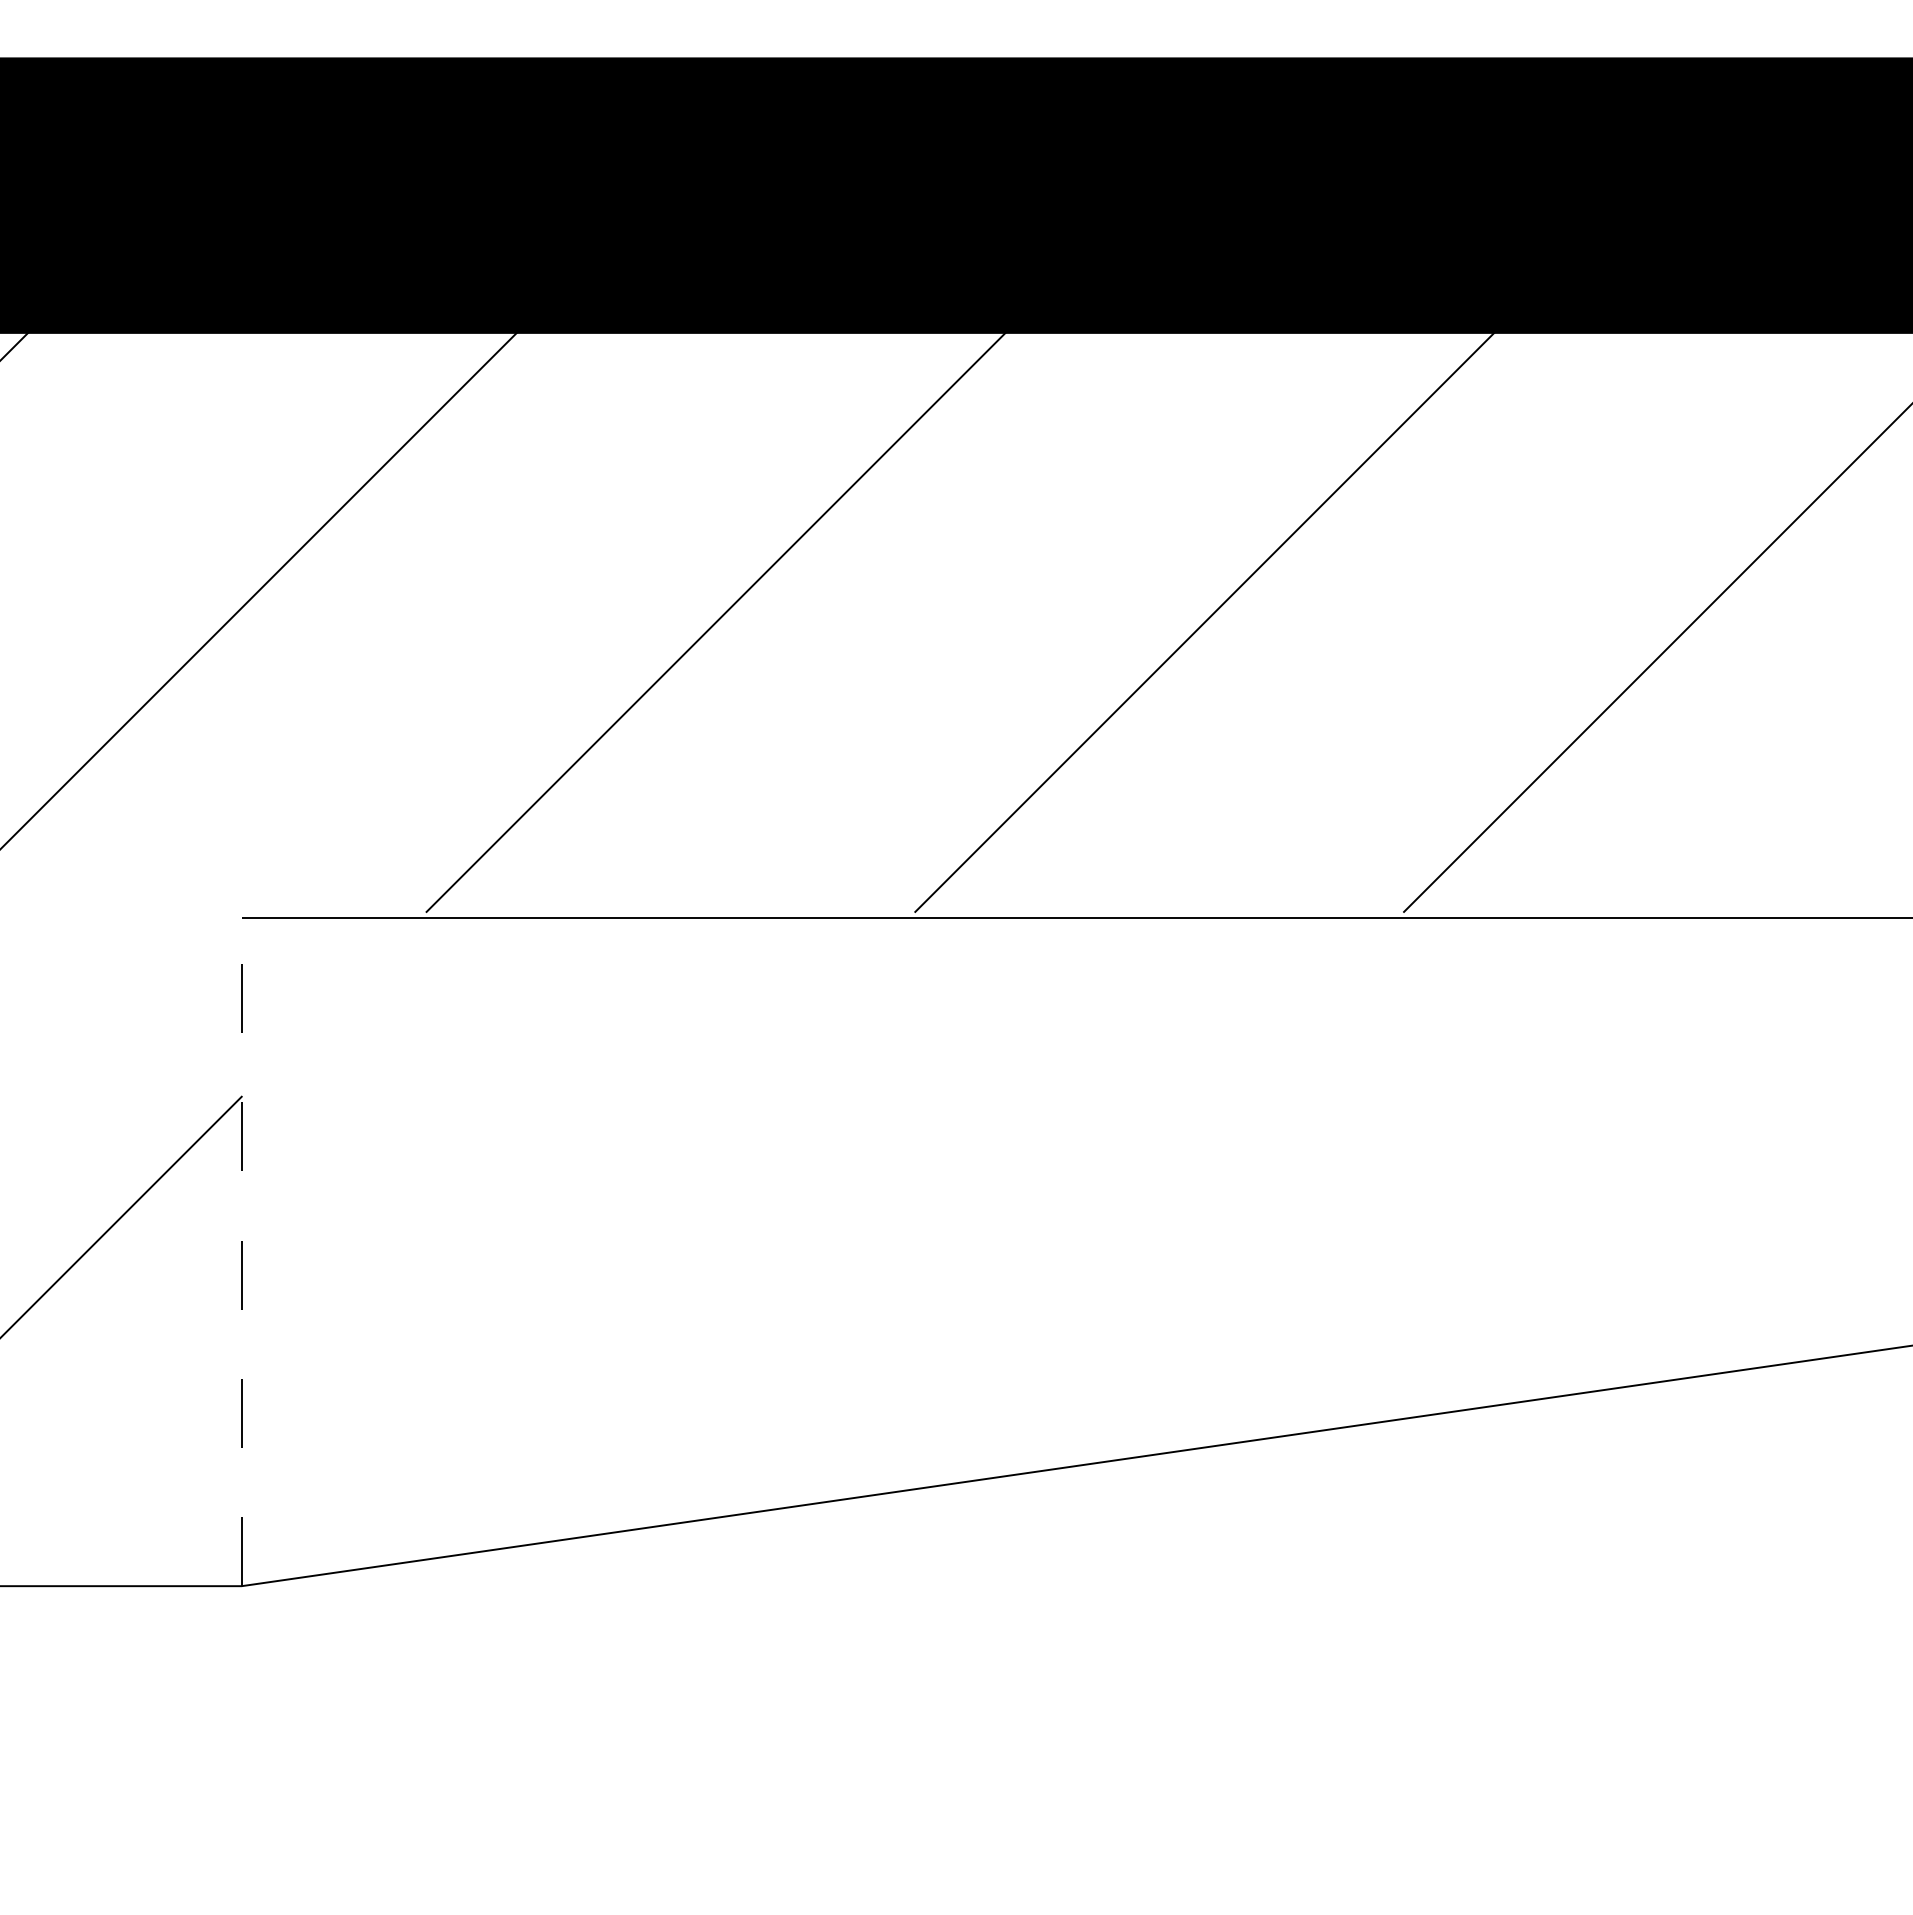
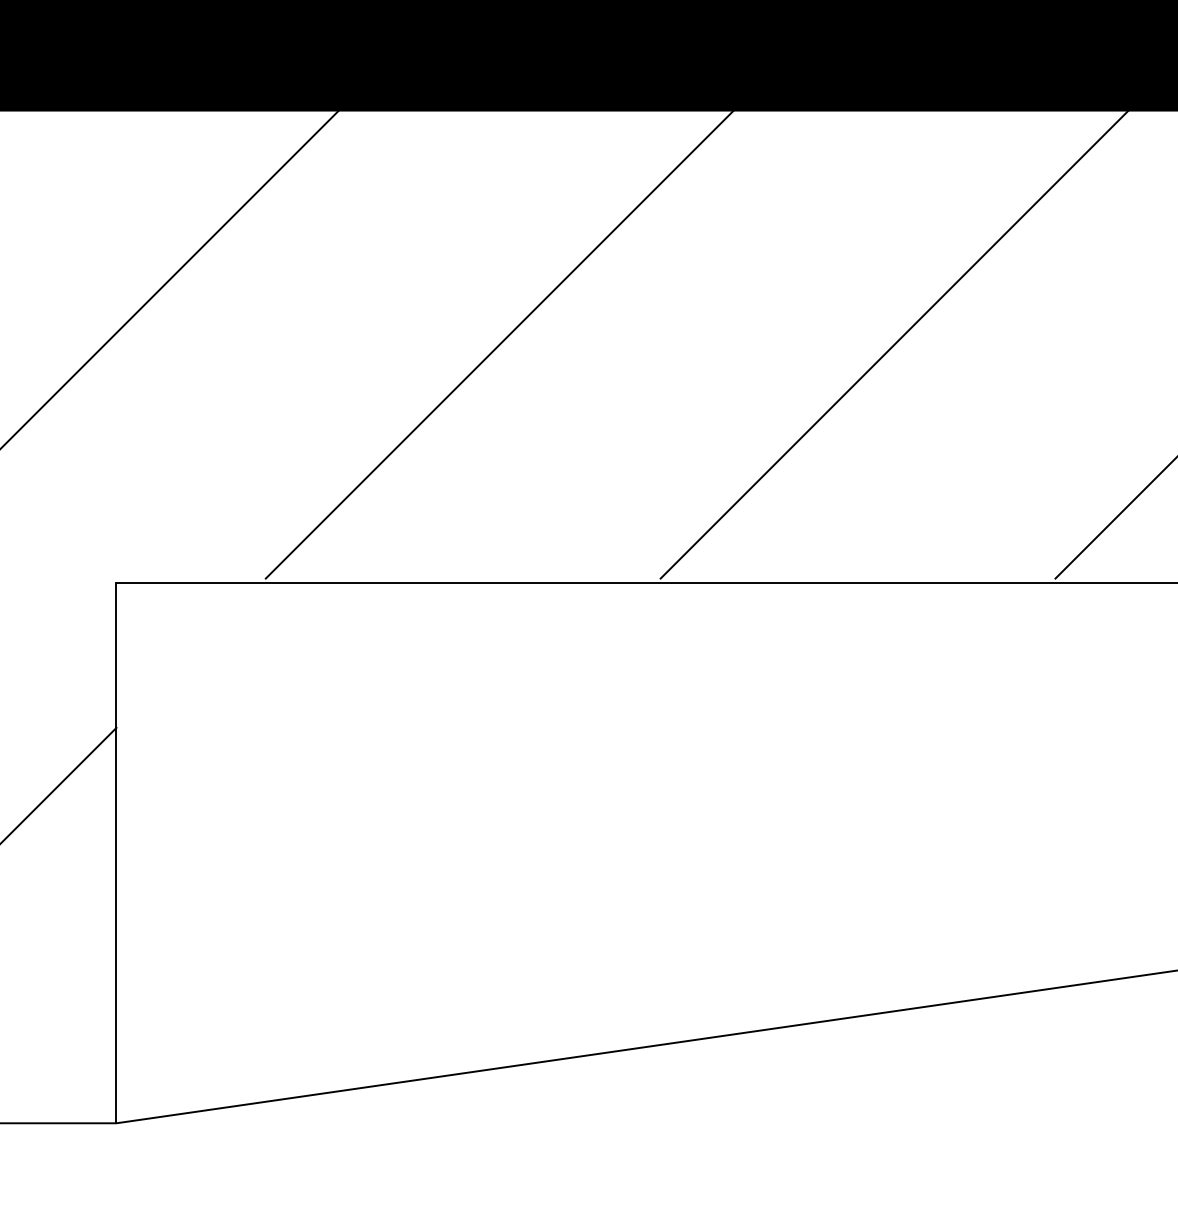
line: (241, 1251) -> (116, 852), dashed -> solid

